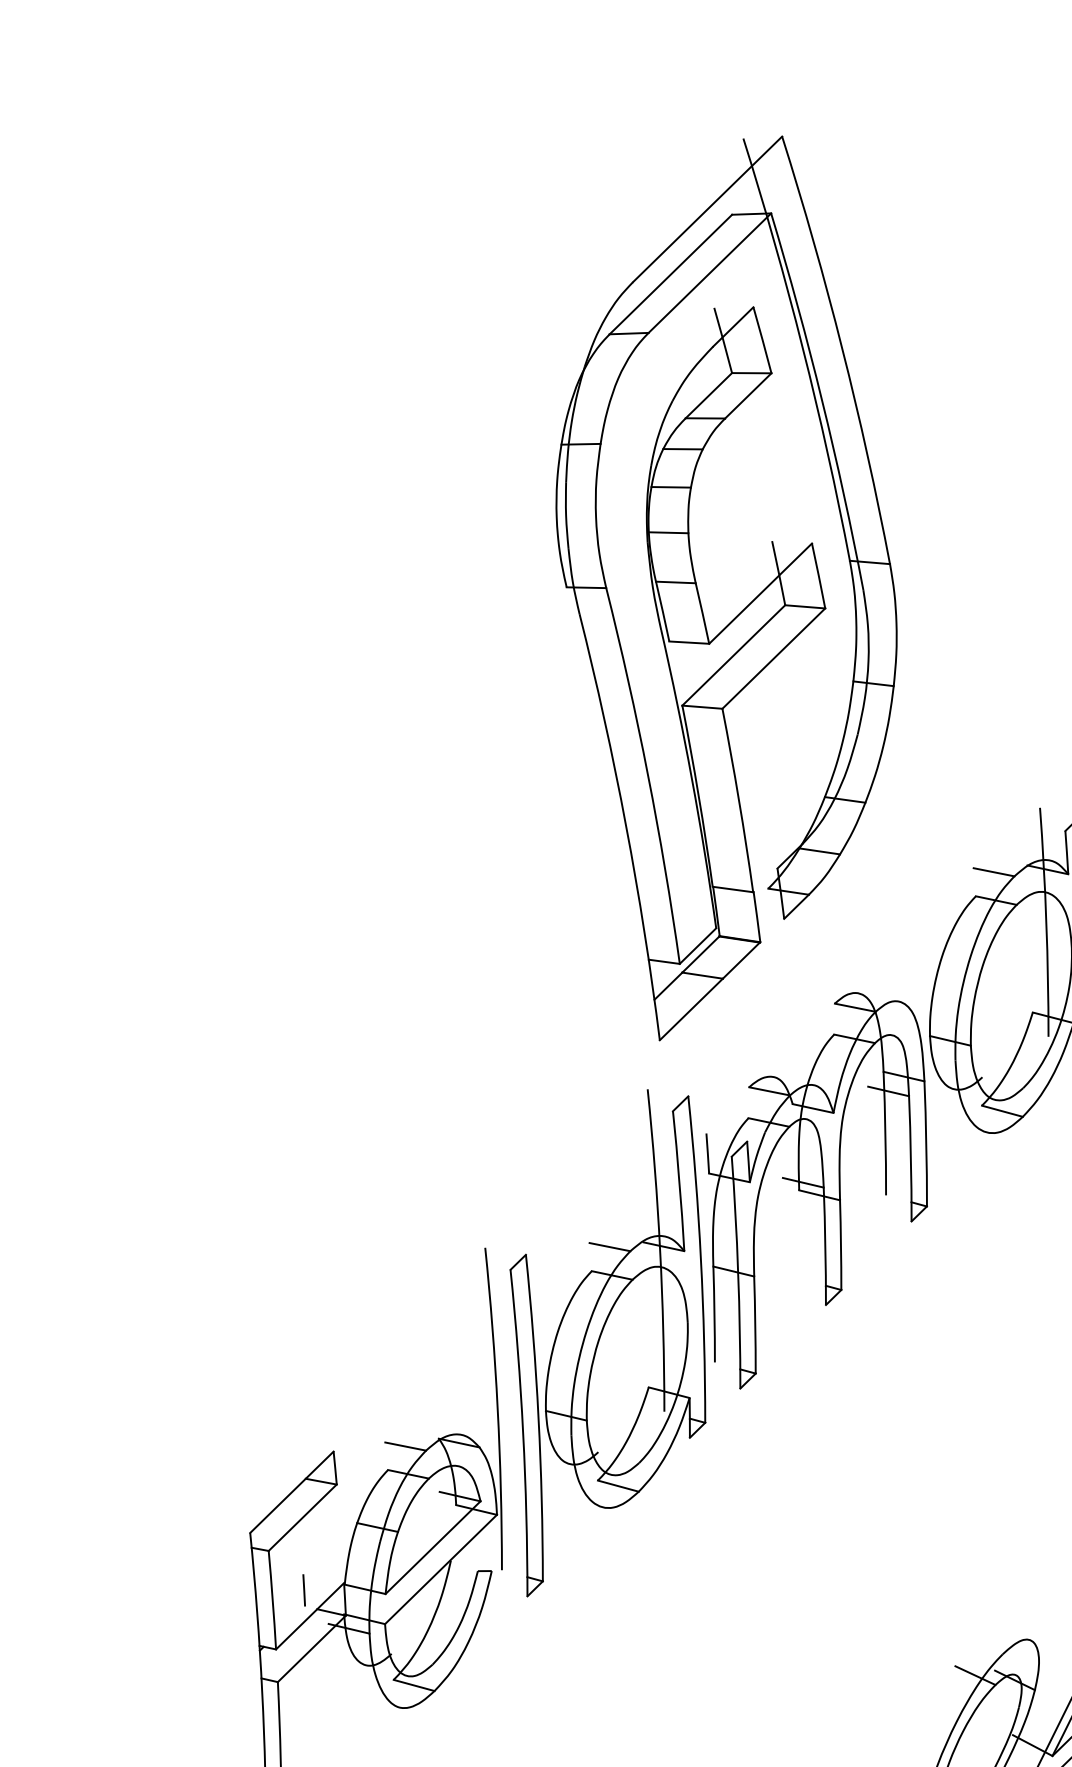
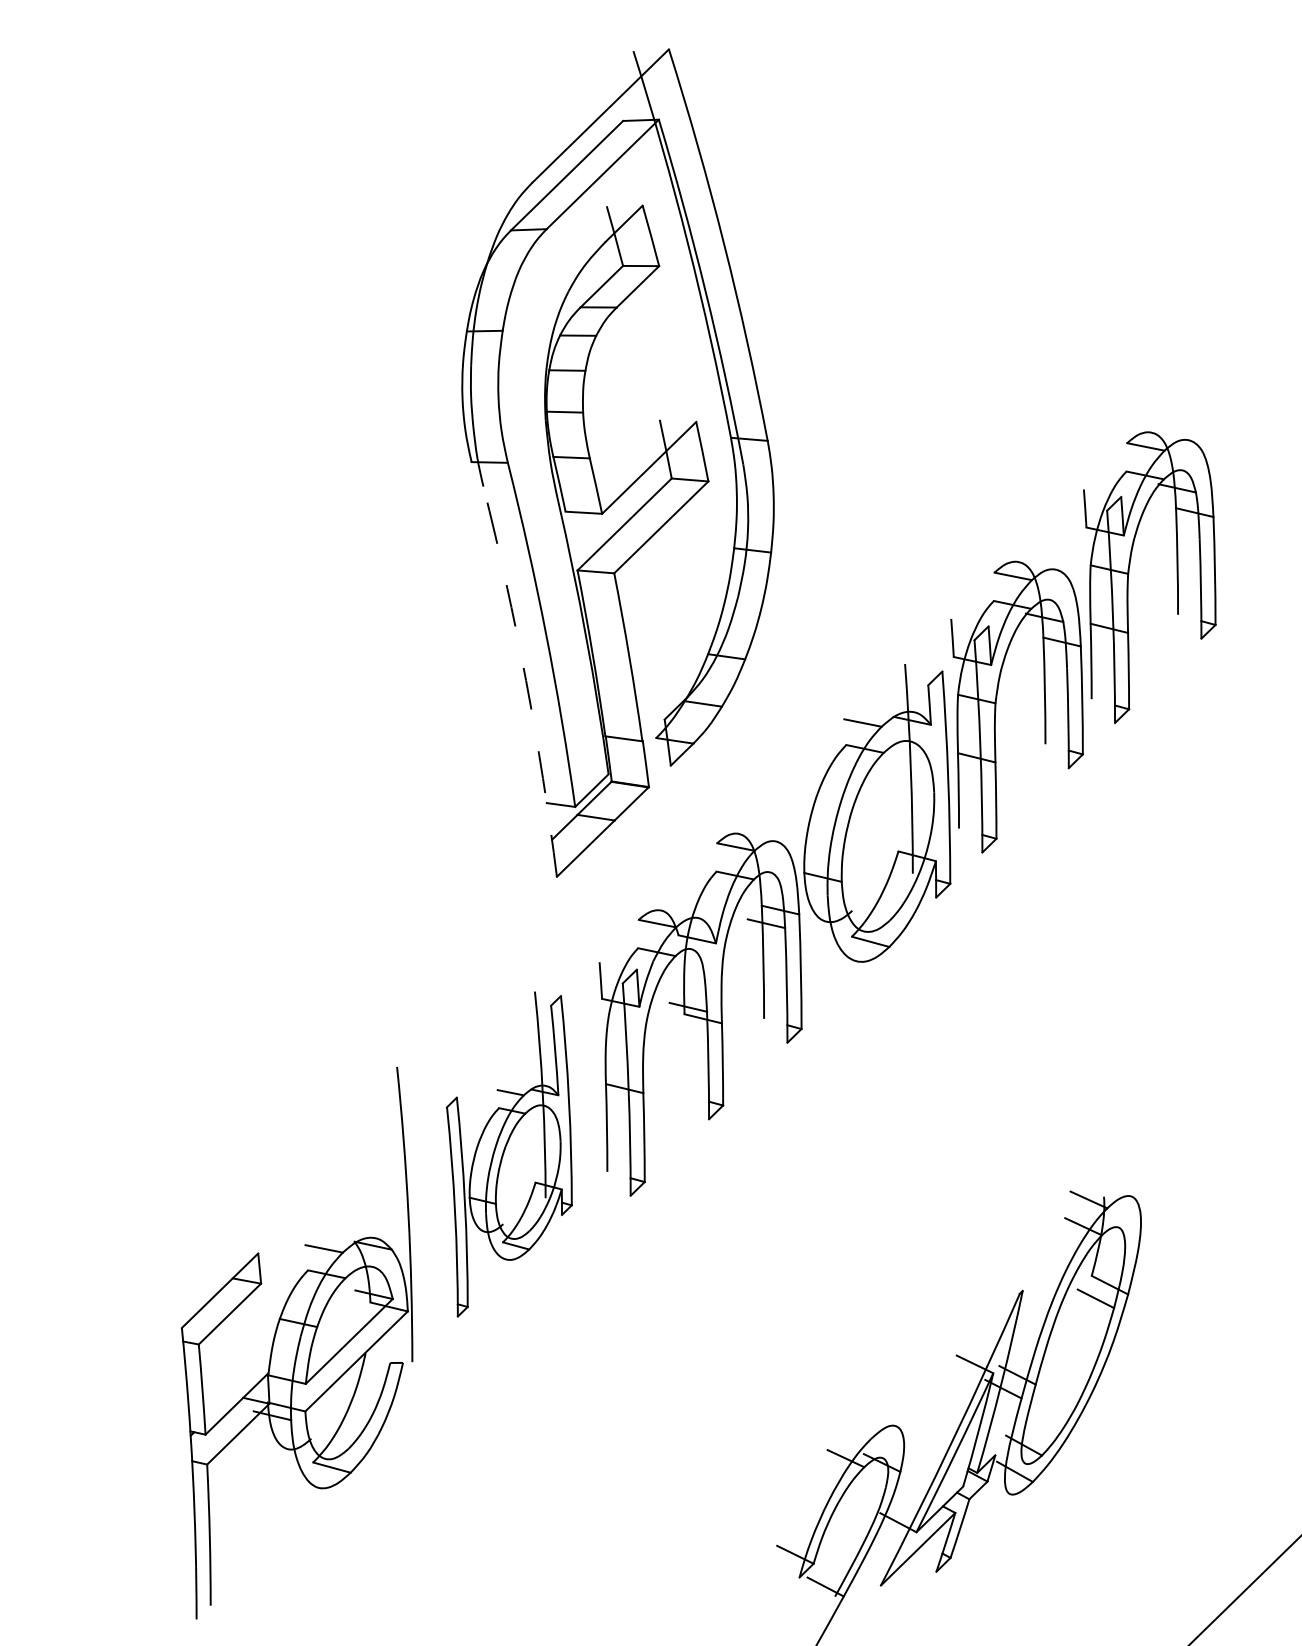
arc: (626, 825) -> (526, 680), solid -> dashed
part: (608, 1343) -> (509, 1154), size x0.7
line: (303, 1590) -> (230, 1380), removed

